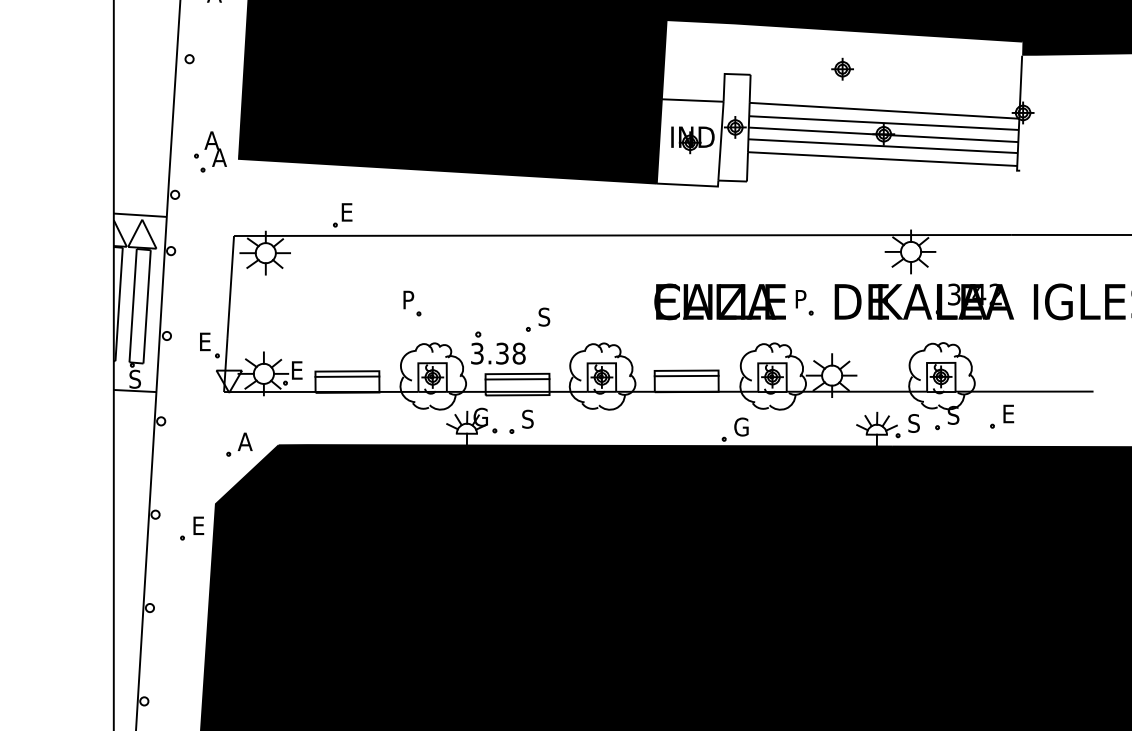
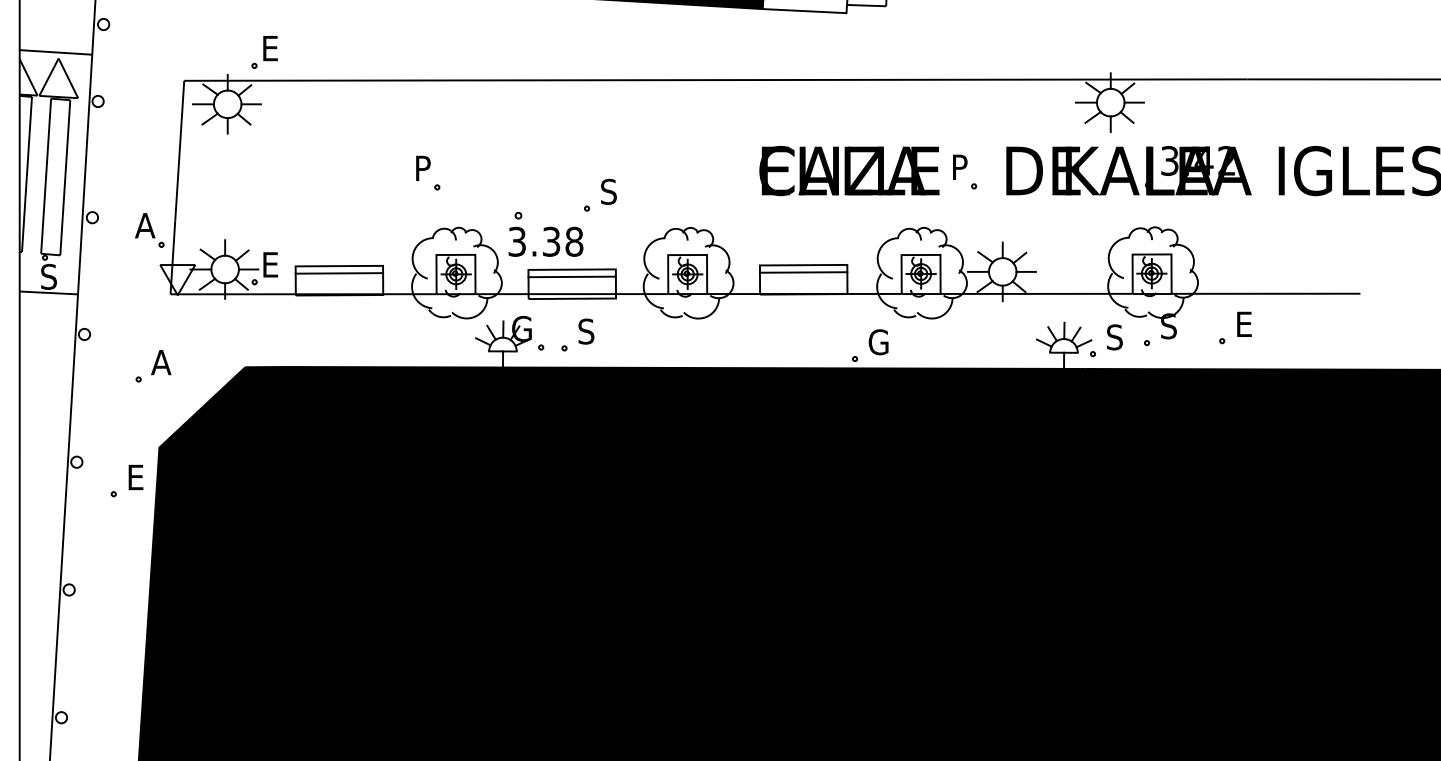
part: (342, 215) -> (264, 52), moved
text: (205, 341) -> (145, 225), E -> A
part: (239, 444) -> (153, 366), moved

